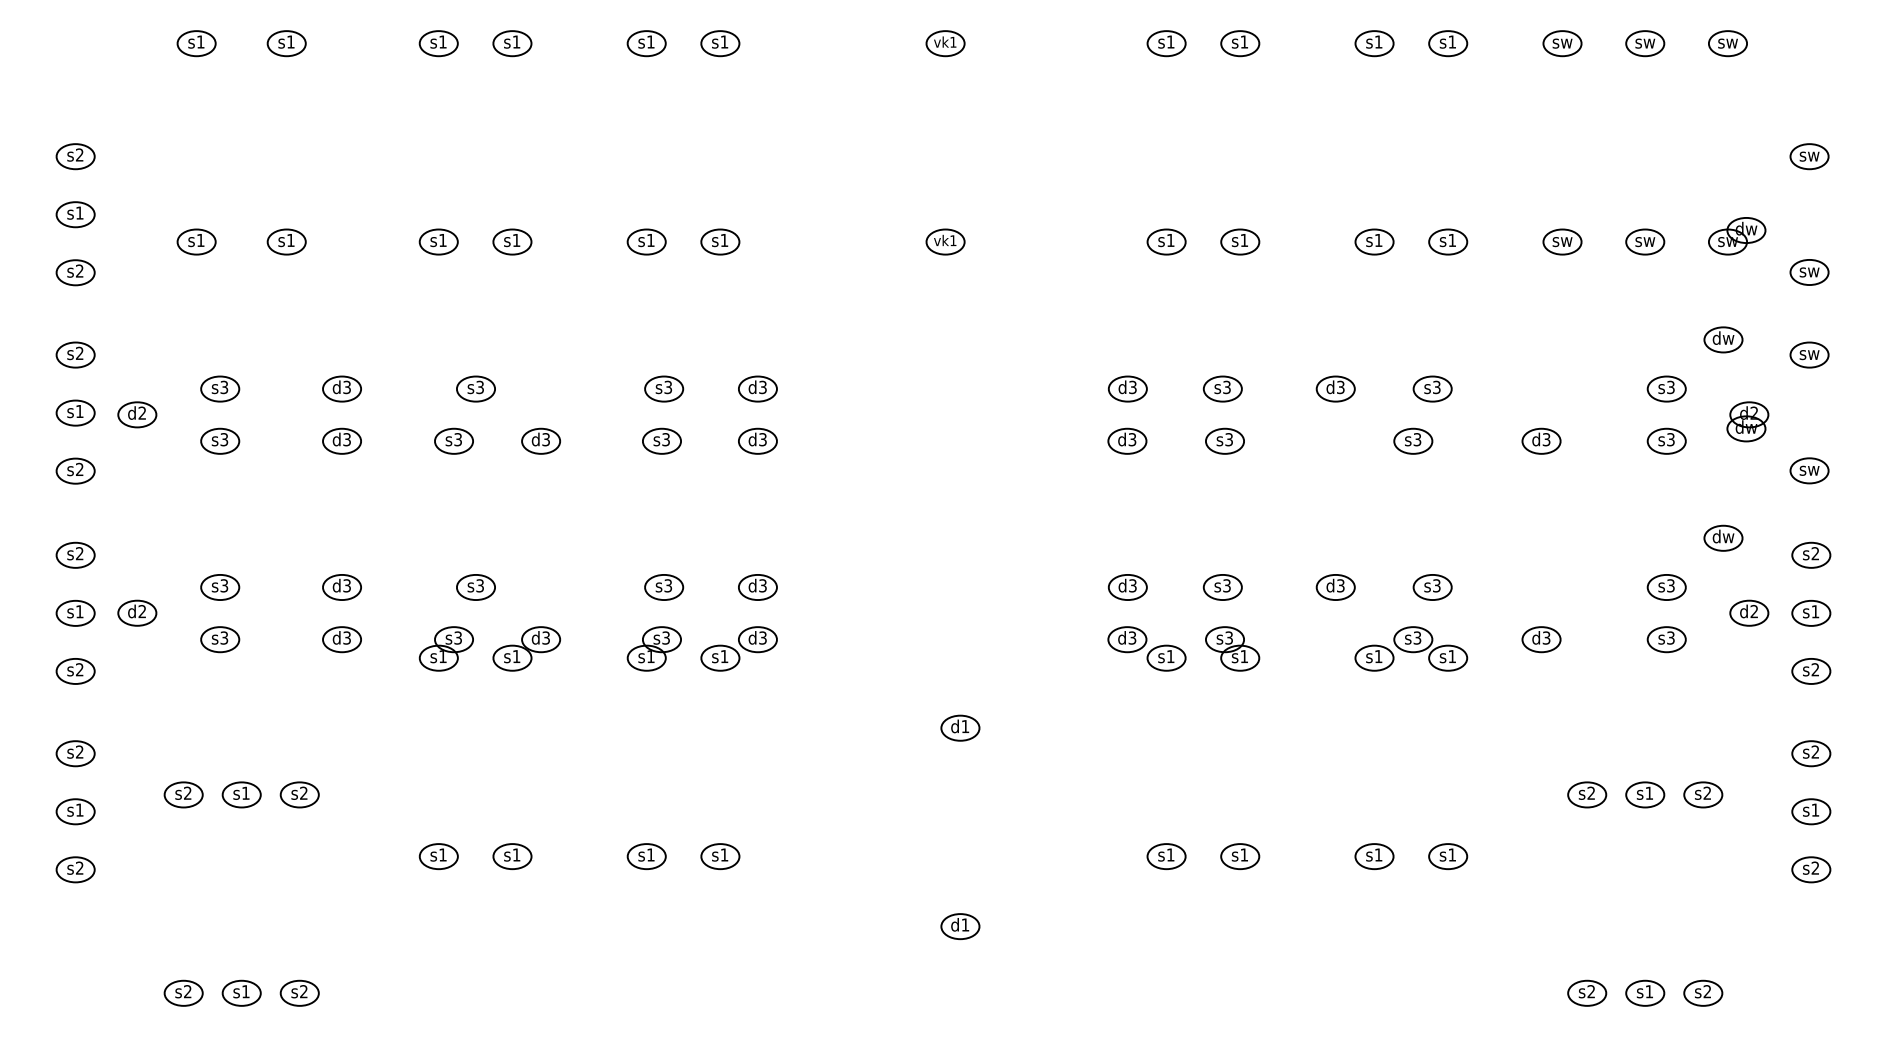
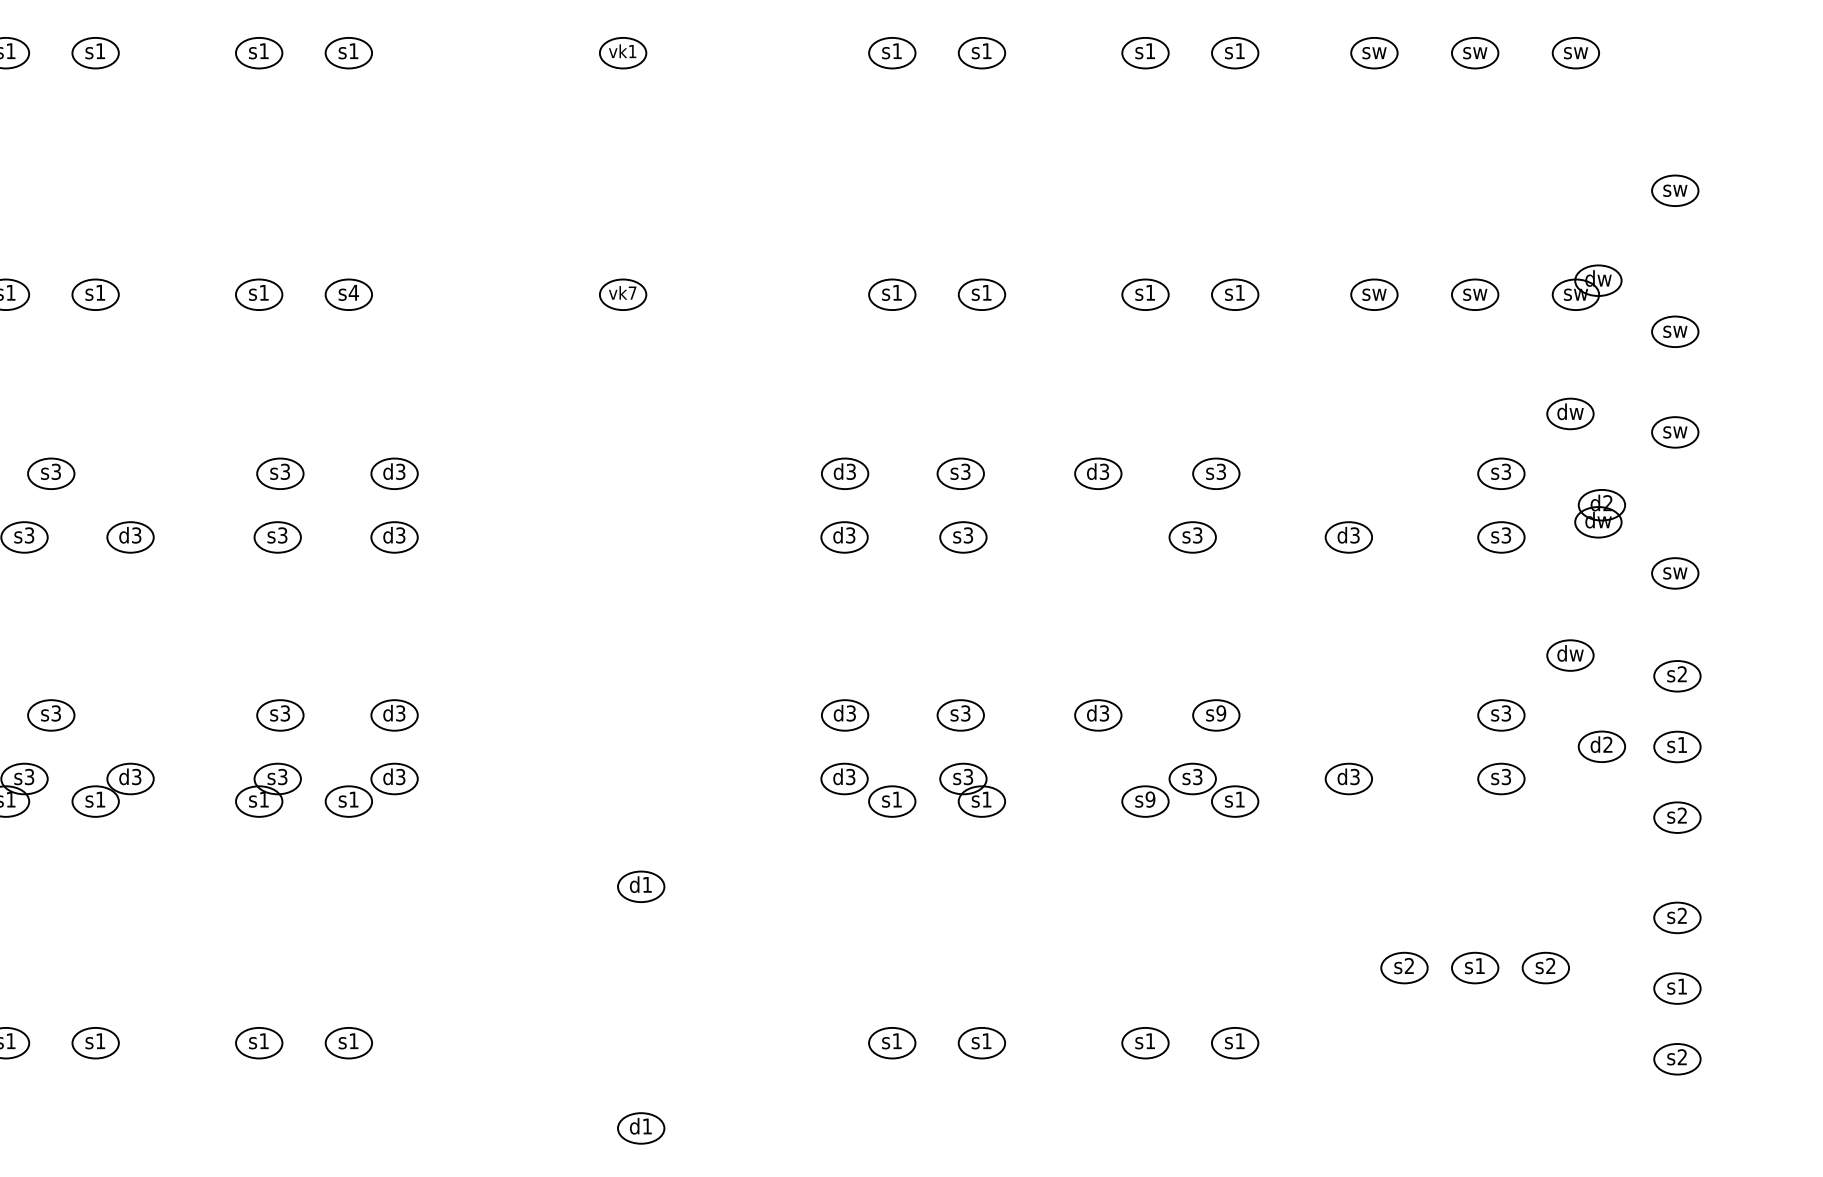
text: (724, 240) -> (353, 292), s1 -> s4
text: (953, 240) -> (632, 292), vk1 -> vk7
text: (1436, 585) -> (1220, 713), s3 -> s9
text: (1378, 656) -> (1150, 799), s1 -> s9

